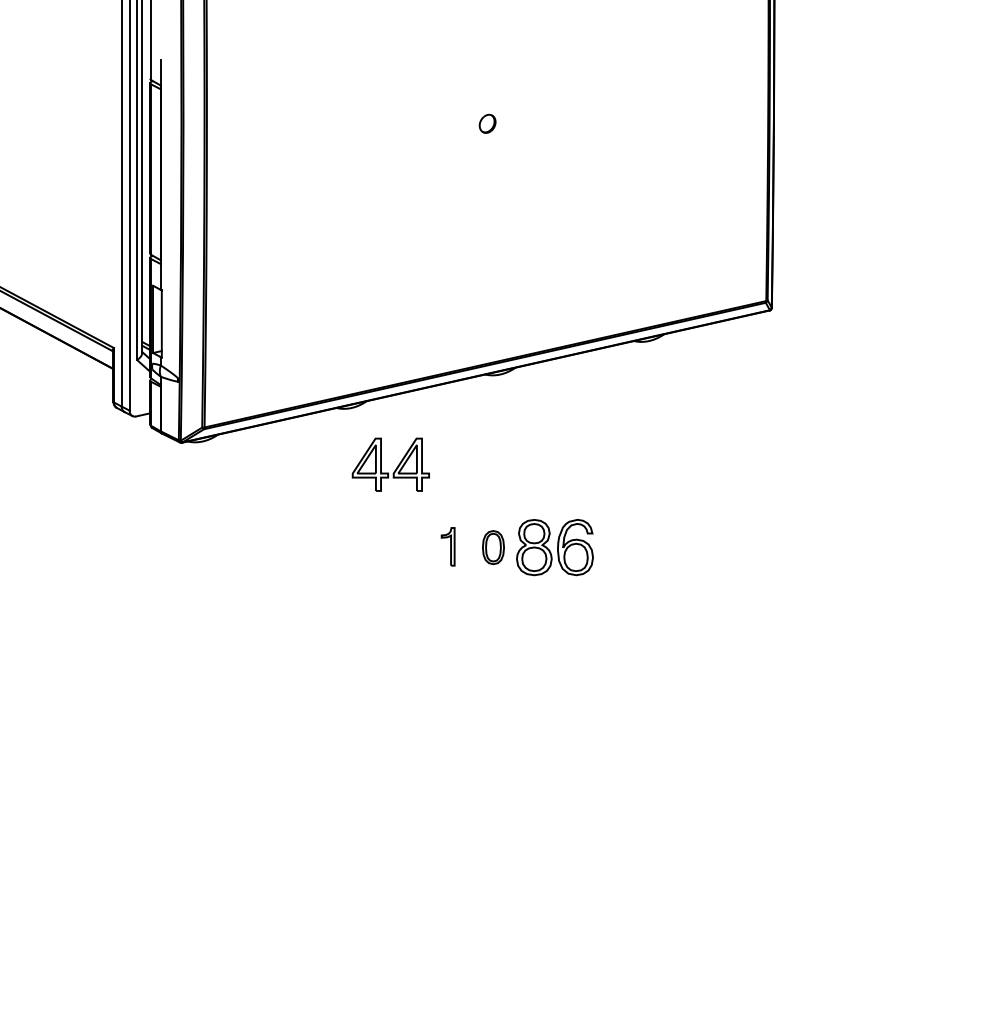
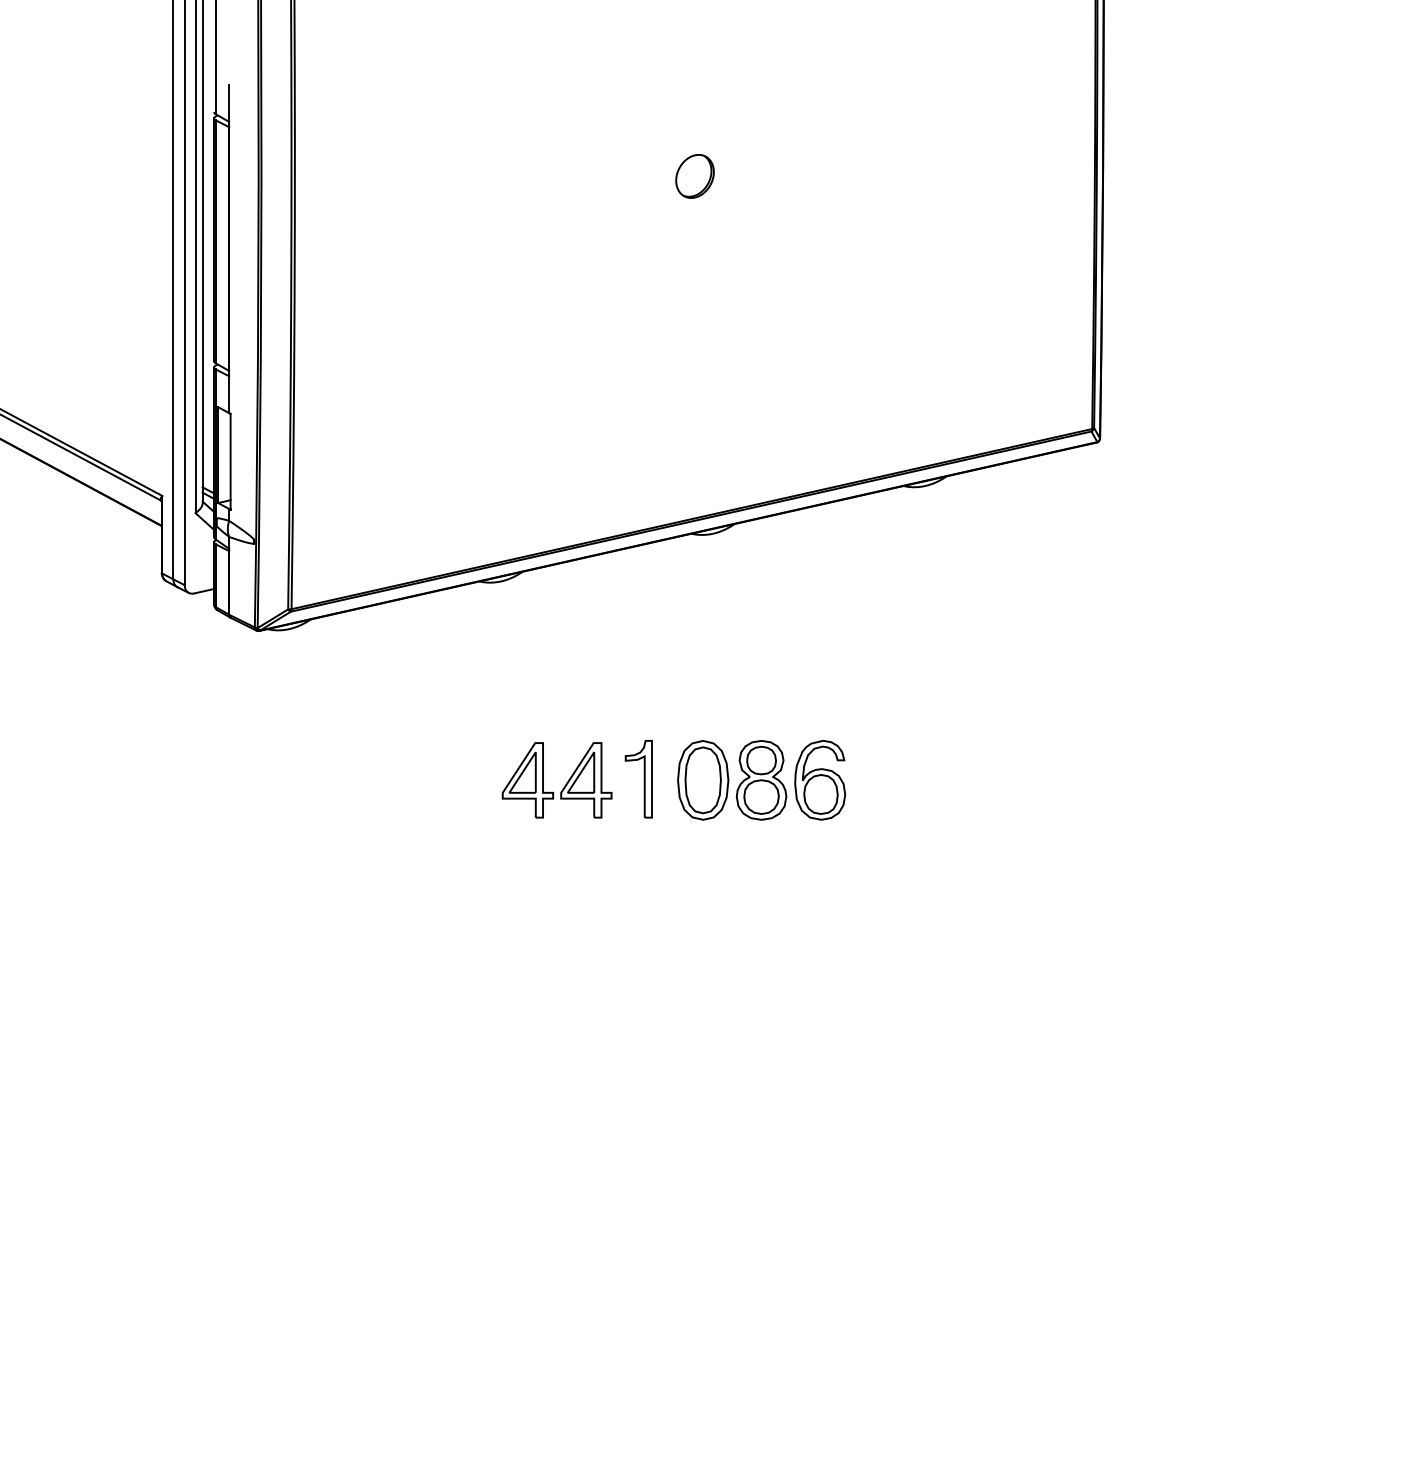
part: (487, 123) -> (694, 176), size x1.67
part: (396, 468) -> (564, 785), moved
part: (448, 546) -> (638, 779), size x1.43
part: (493, 547) -> (703, 780), size x1.67

